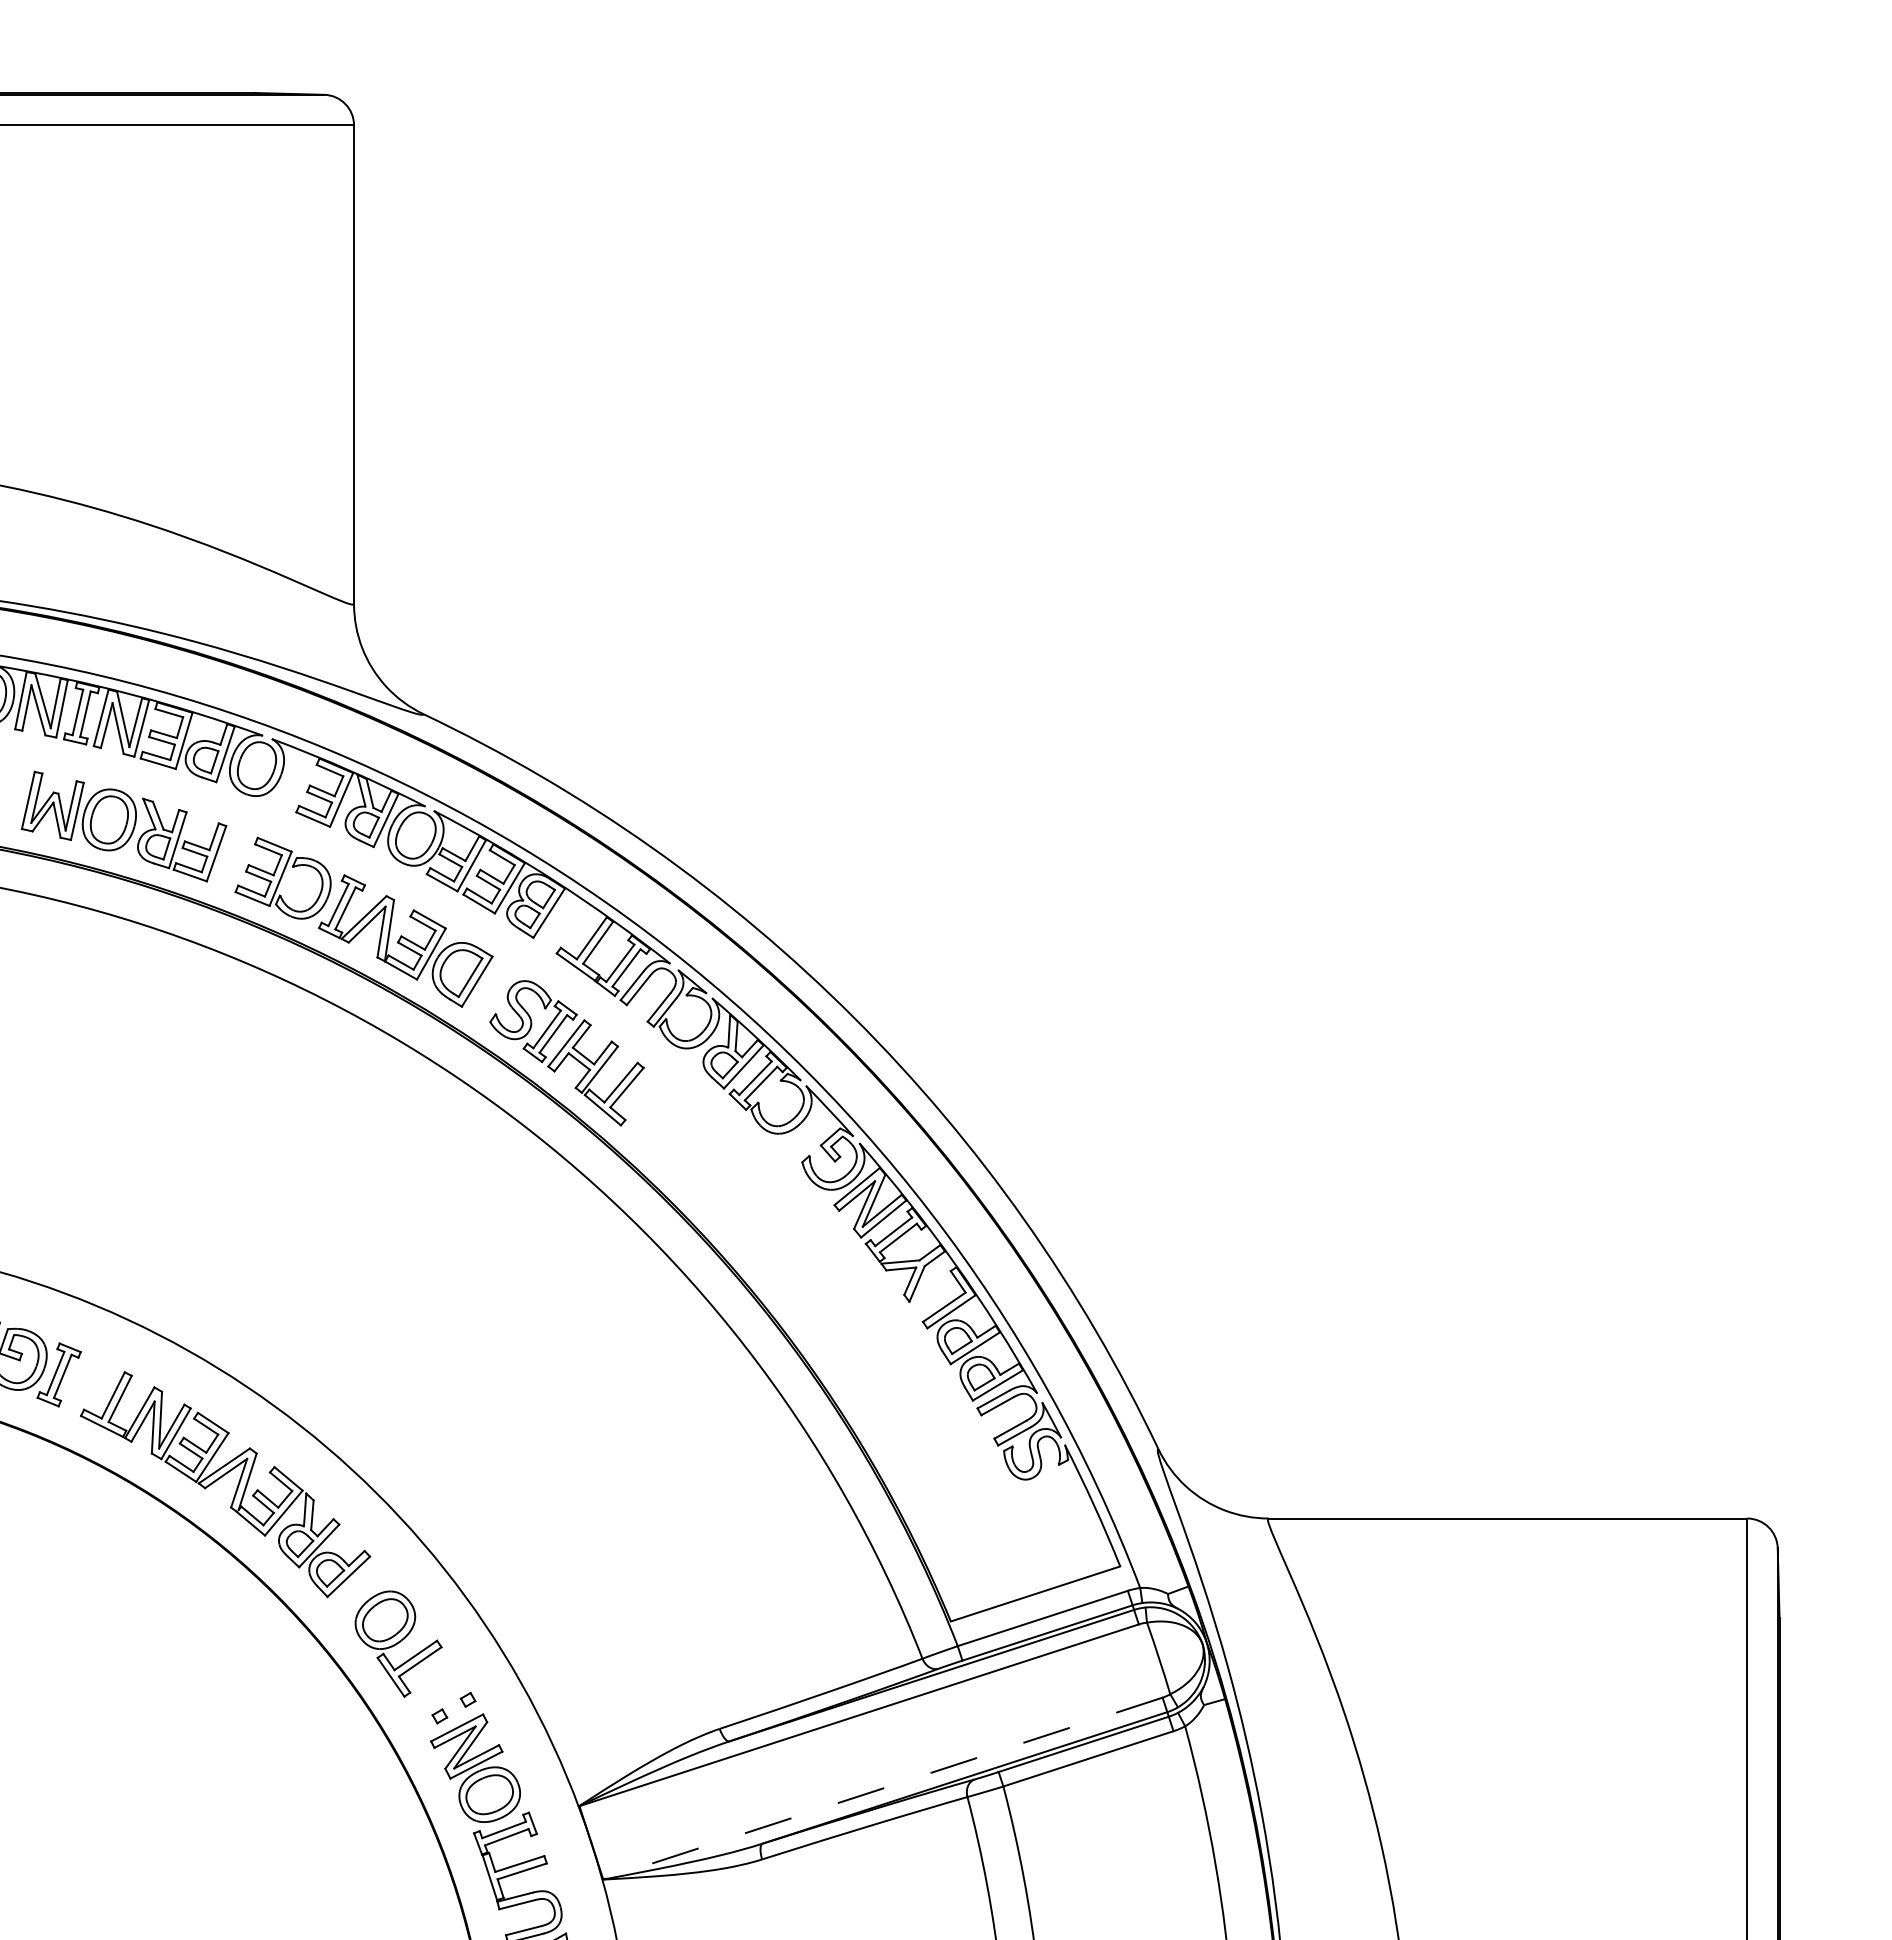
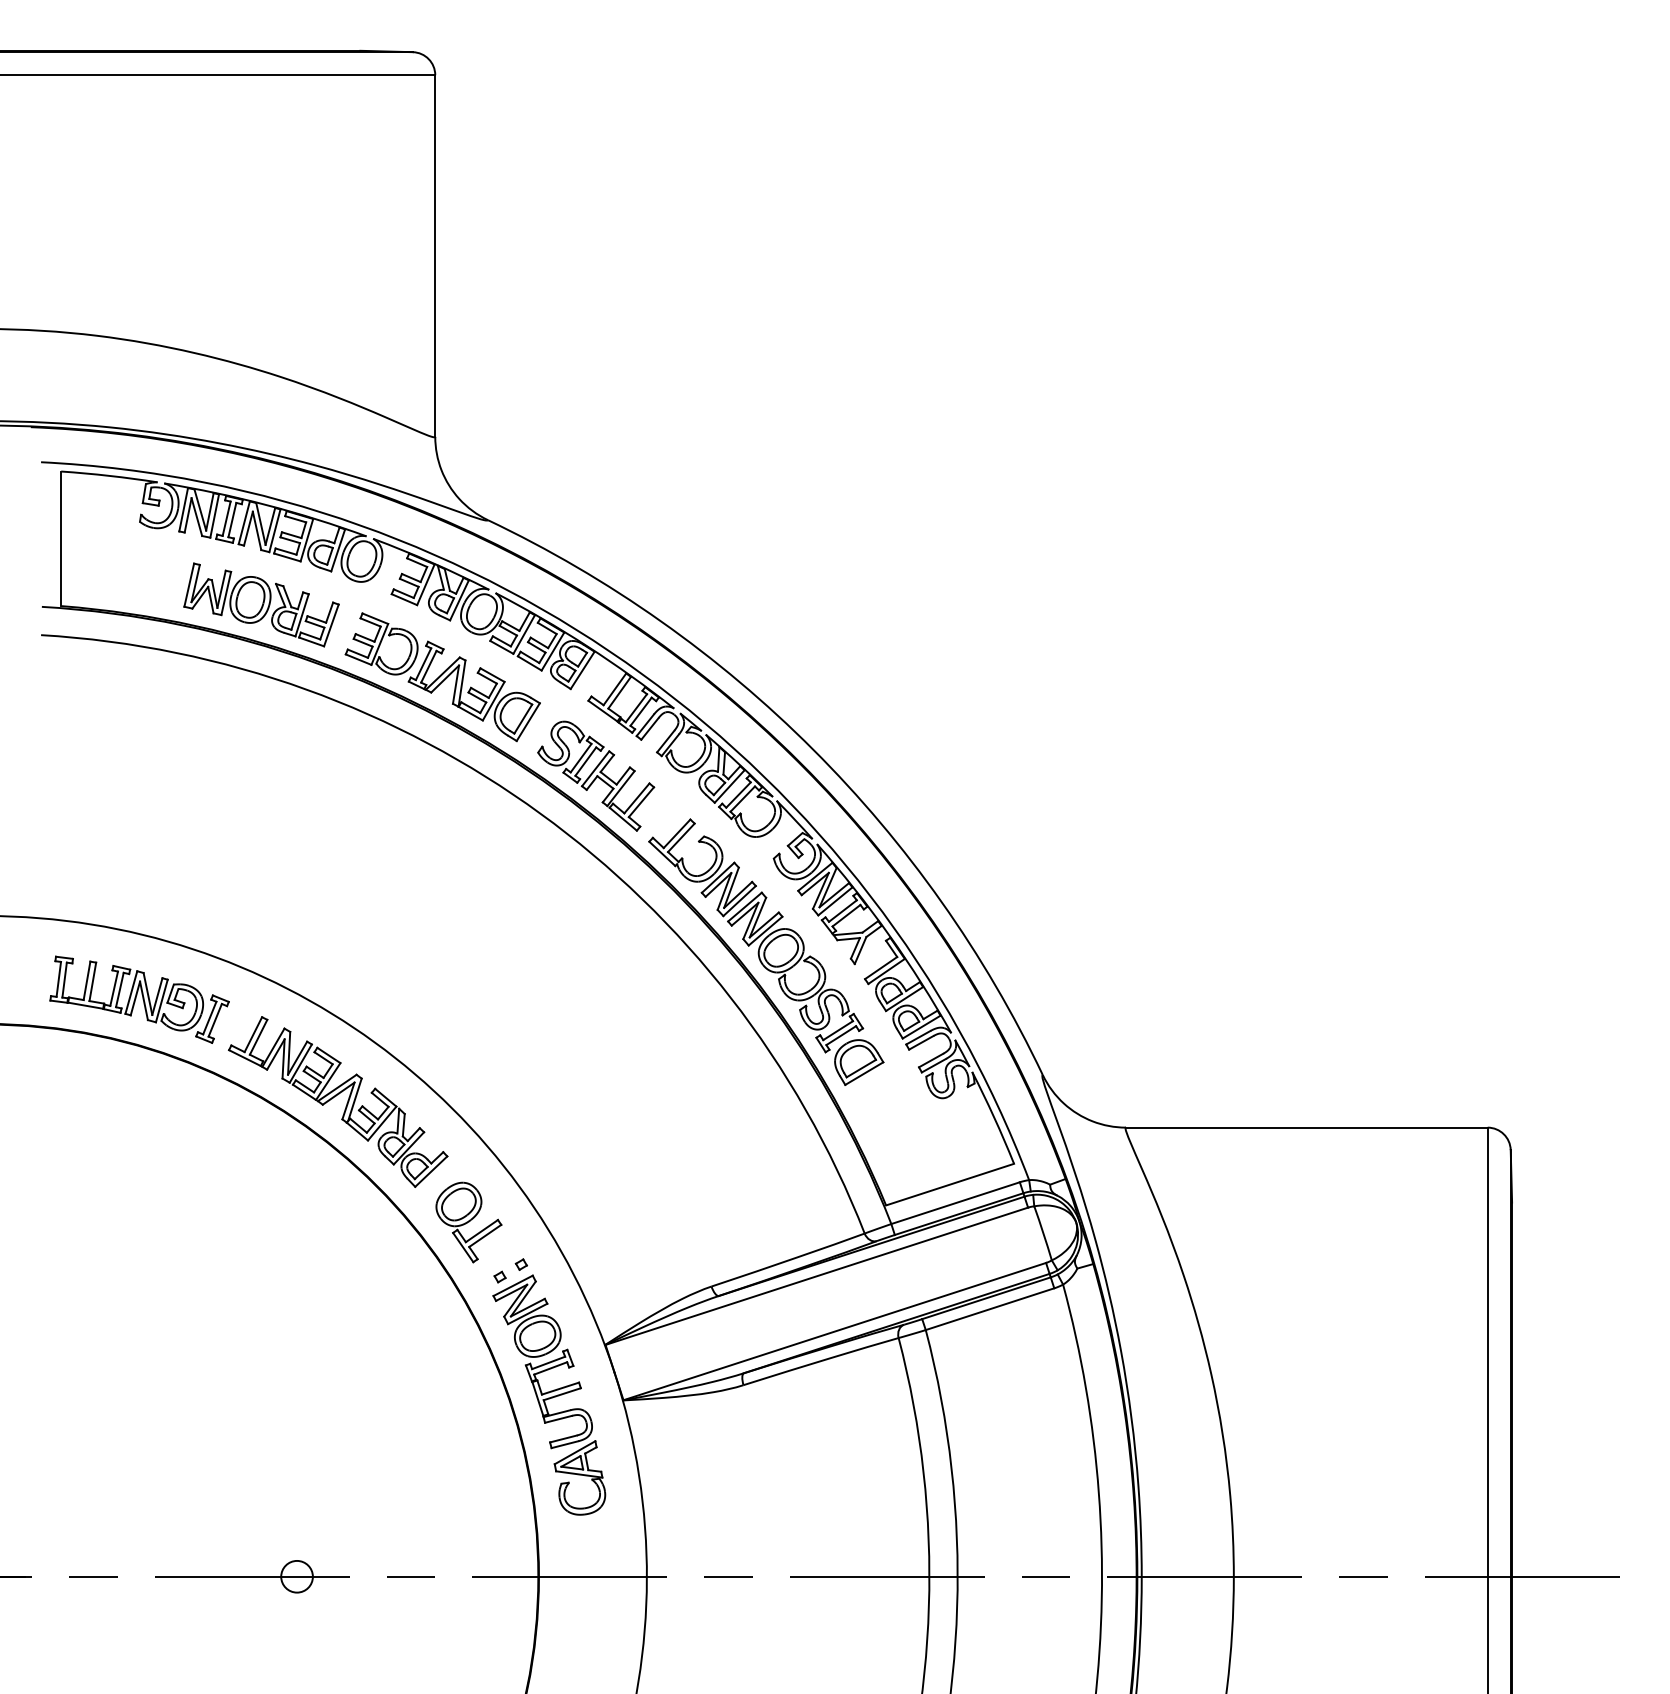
part: (792, 1285) -> (766, 951), added
line: (882, 1788) -> (834, 1331), dashed -> solid

